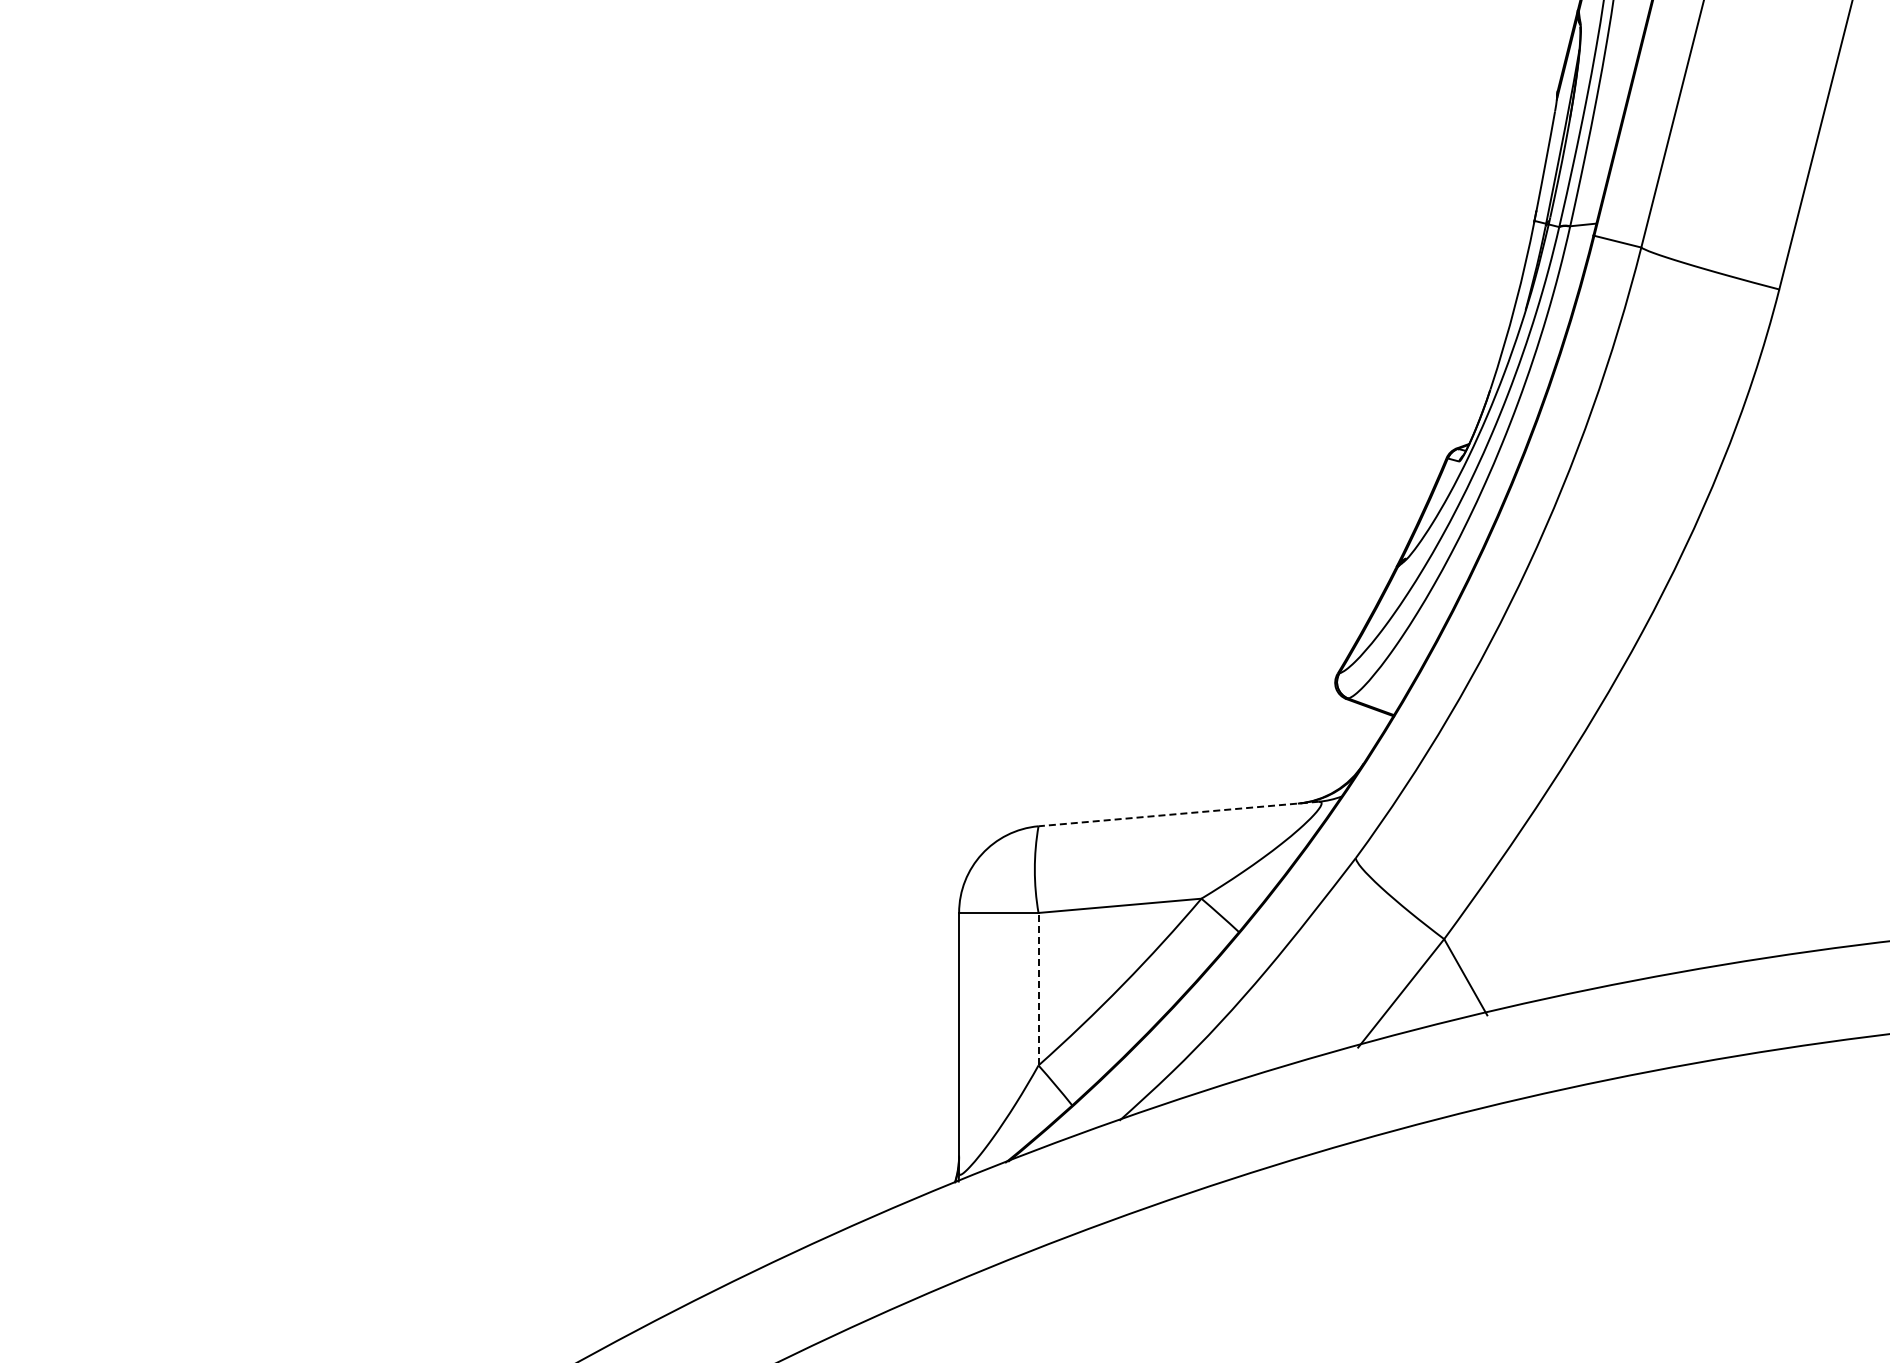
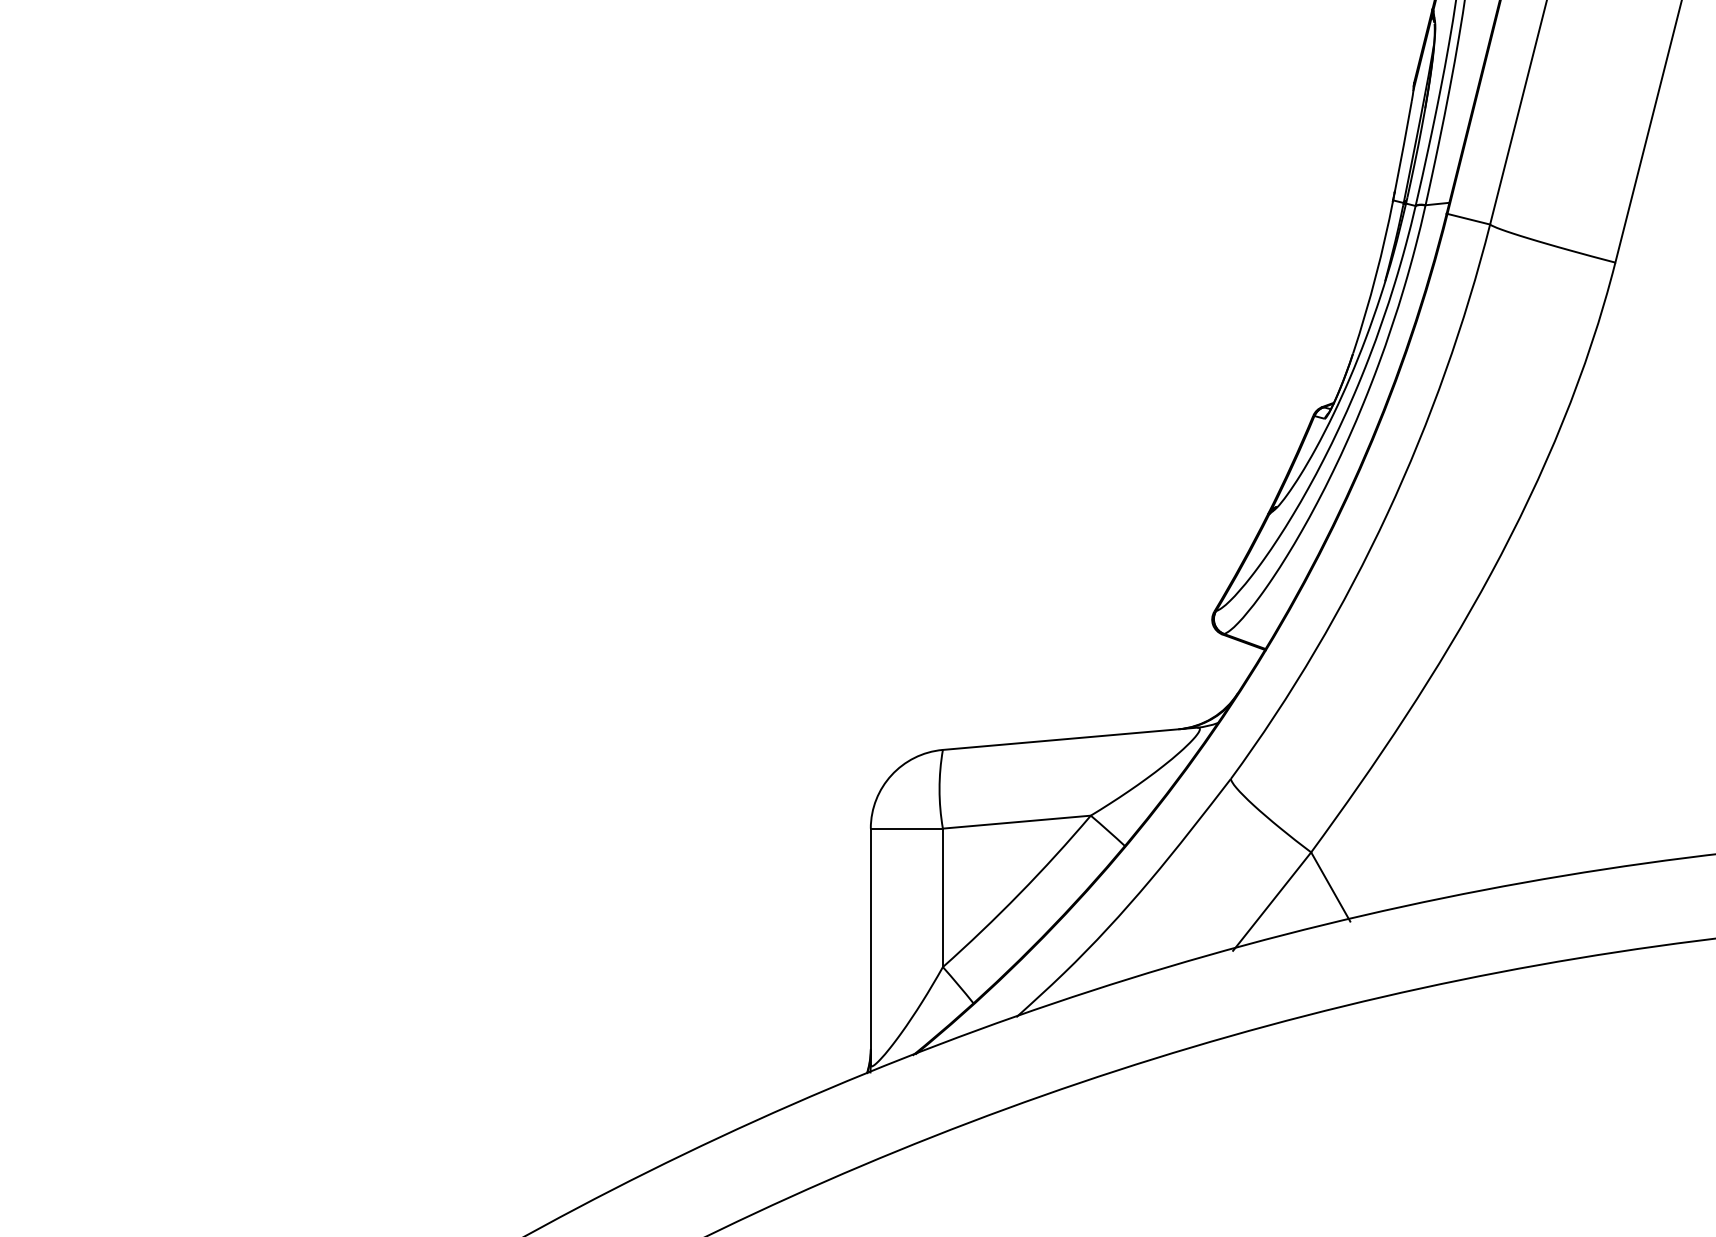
line: (1178, 814) -> (1069, 739), dashed -> solid
line: (1038, 988) -> (942, 897), dashed -> solid

